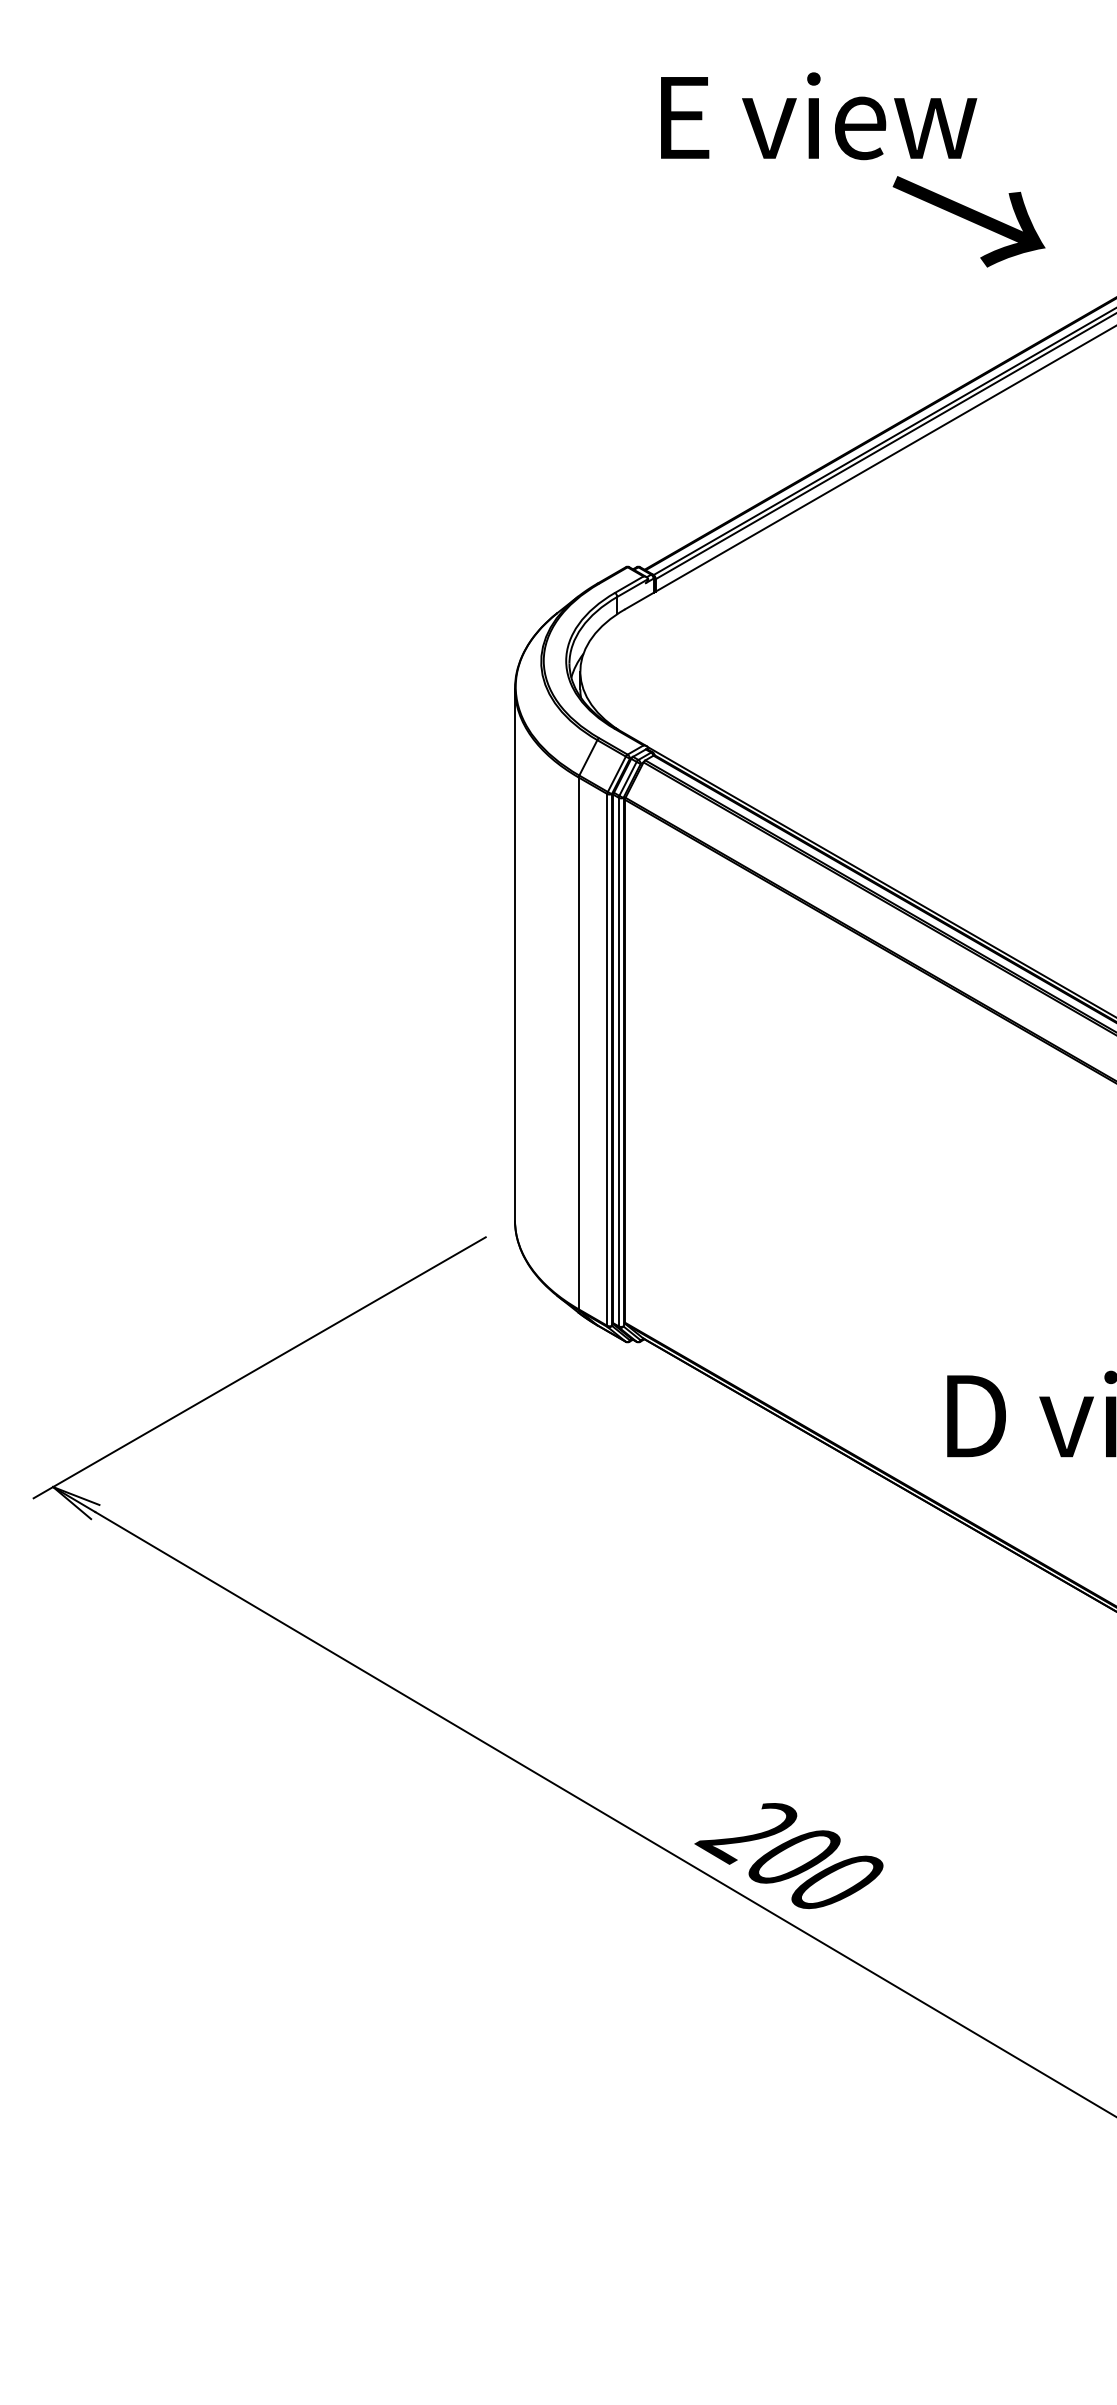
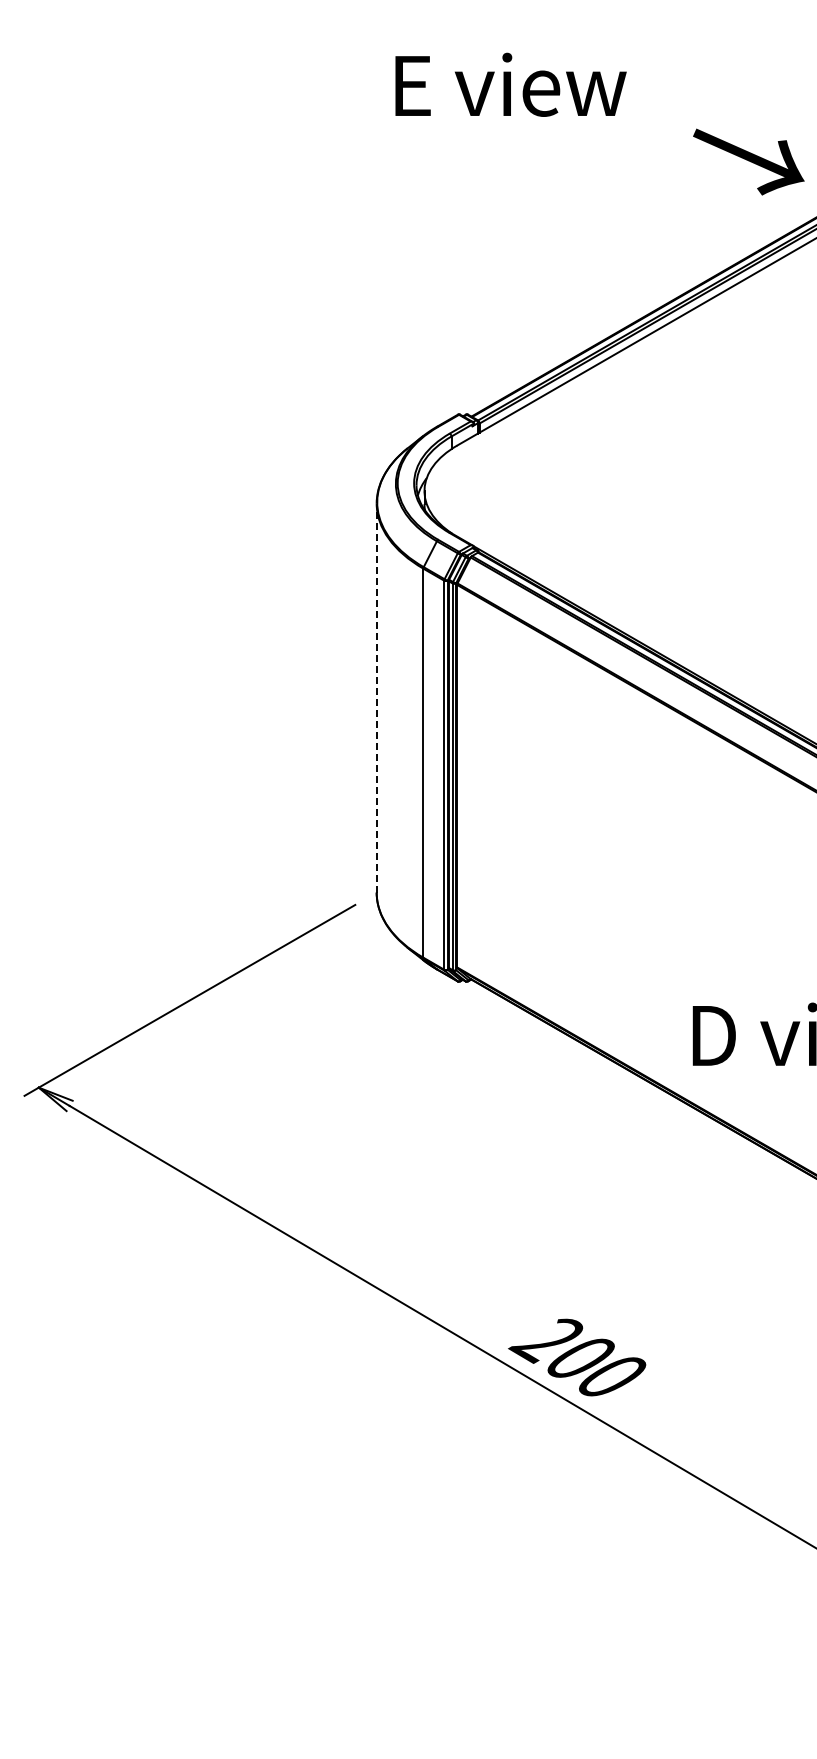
text: (818, 115) -> (510, 84), moved
text: (968, 220) -> (748, 161), moved
line: (514, 955) -> (376, 698), solid -> dashed

